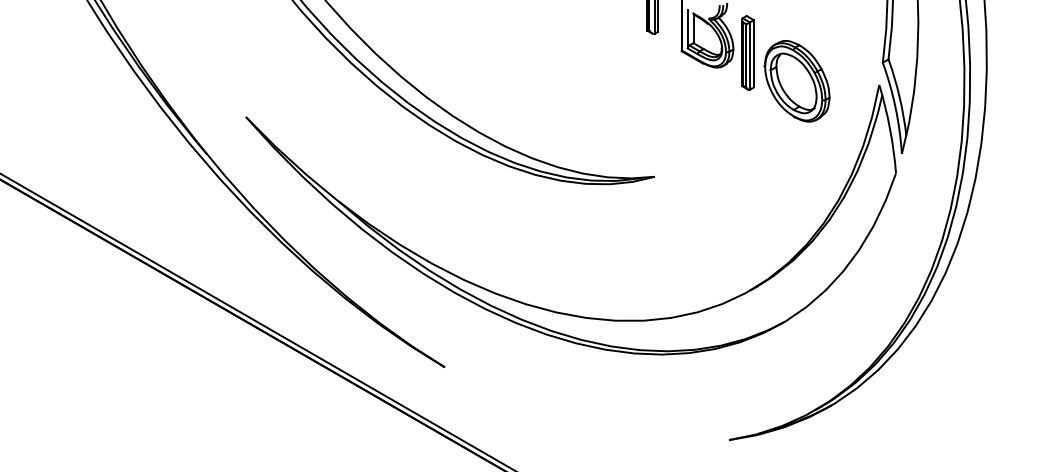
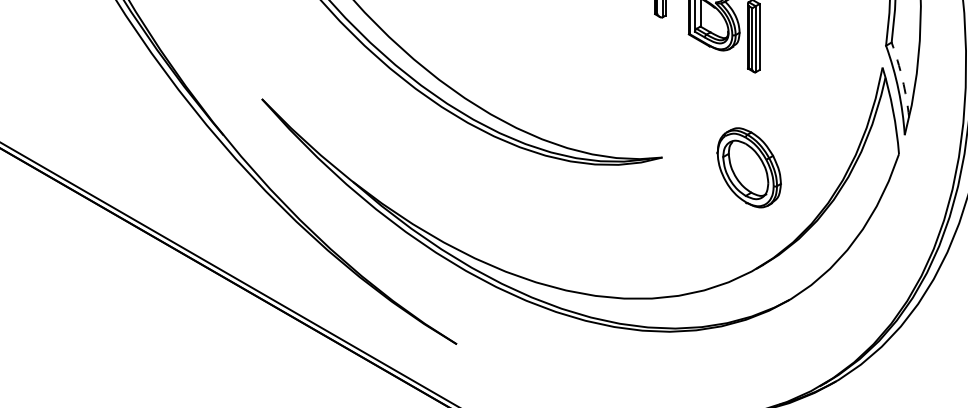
part: (796, 81) -> (748, 168), moved
arc: (899, 97) -> (902, 79), solid -> dashed

